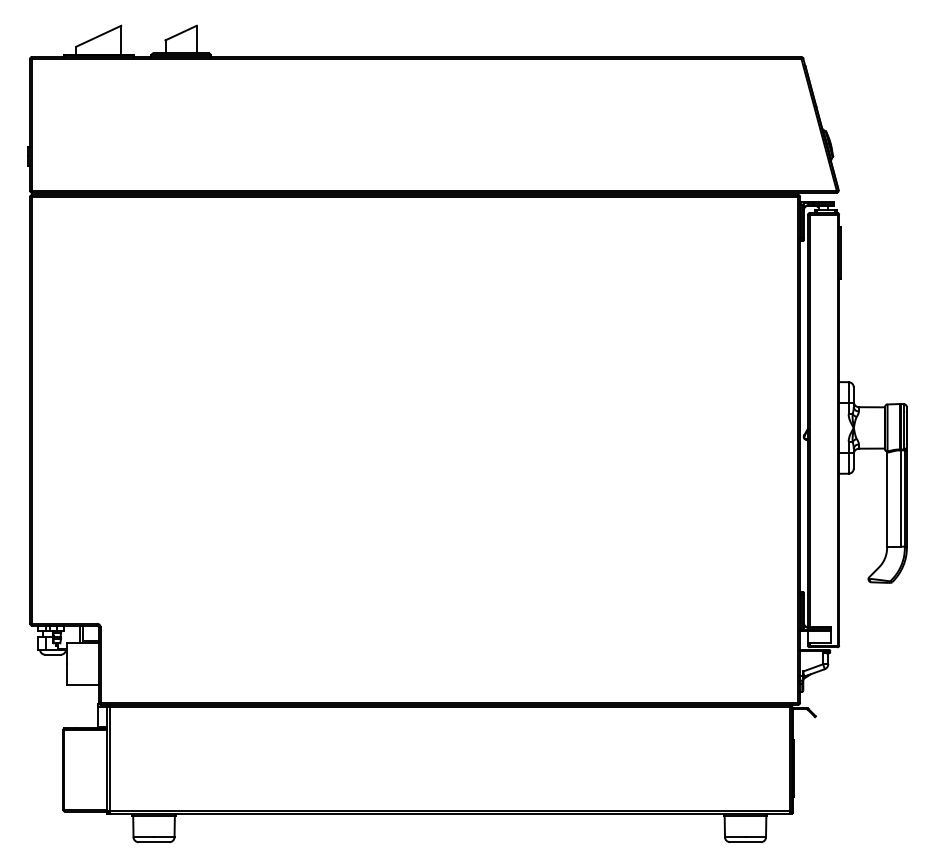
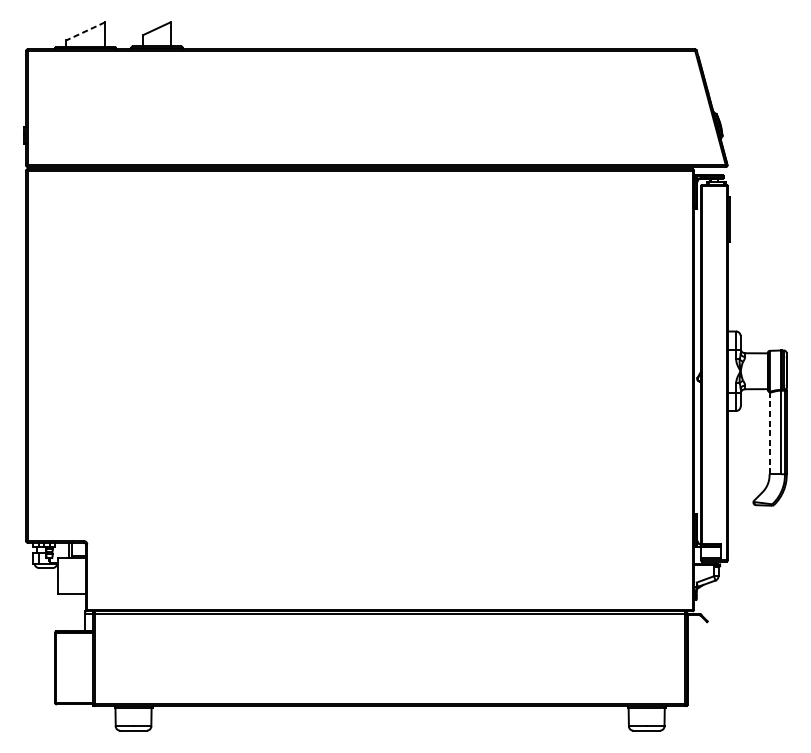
line: (98, 36) -> (85, 31), solid -> dashed
line: (887, 499) -> (769, 433), solid -> dashed

